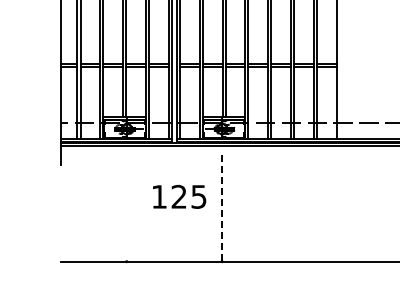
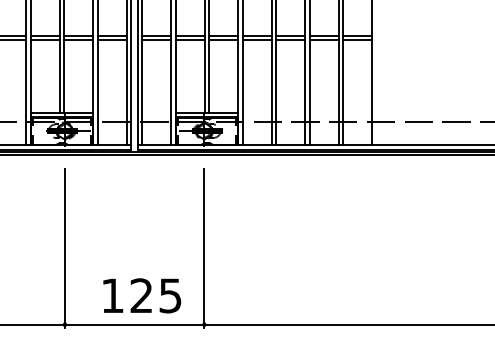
text: (179, 196) -> (142, 295), moved
line: (126, 208) -> (64, 247), added
line: (222, 209) -> (204, 248), dashed -> solid

